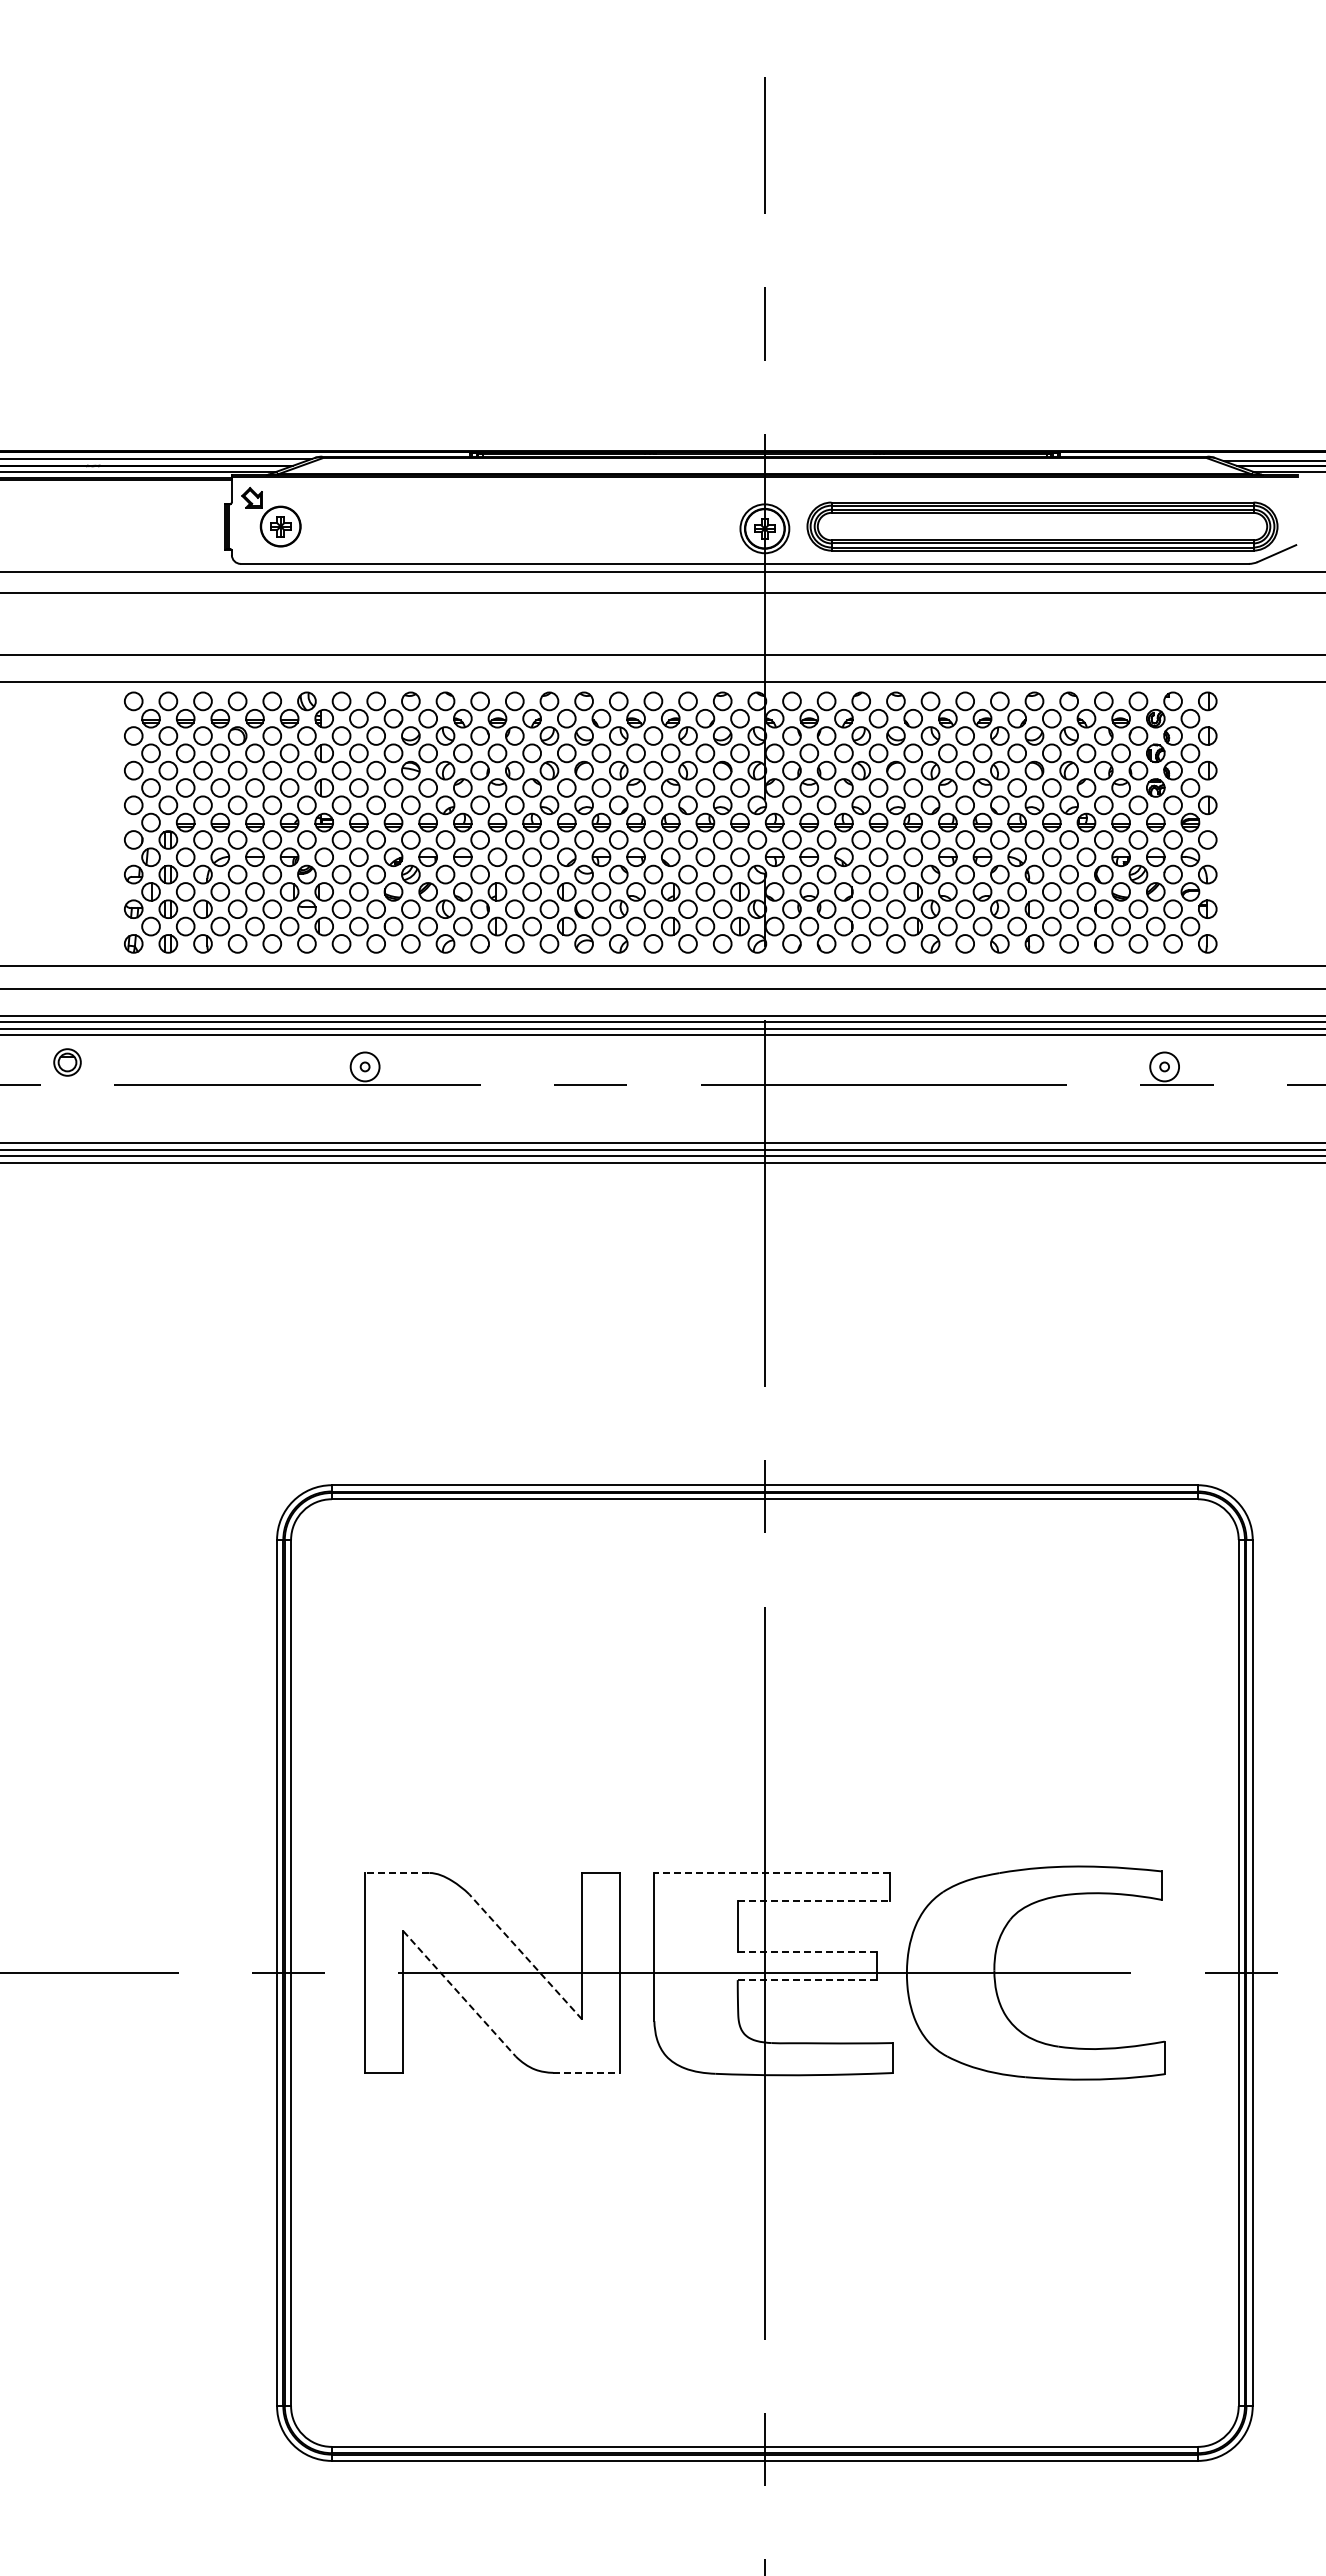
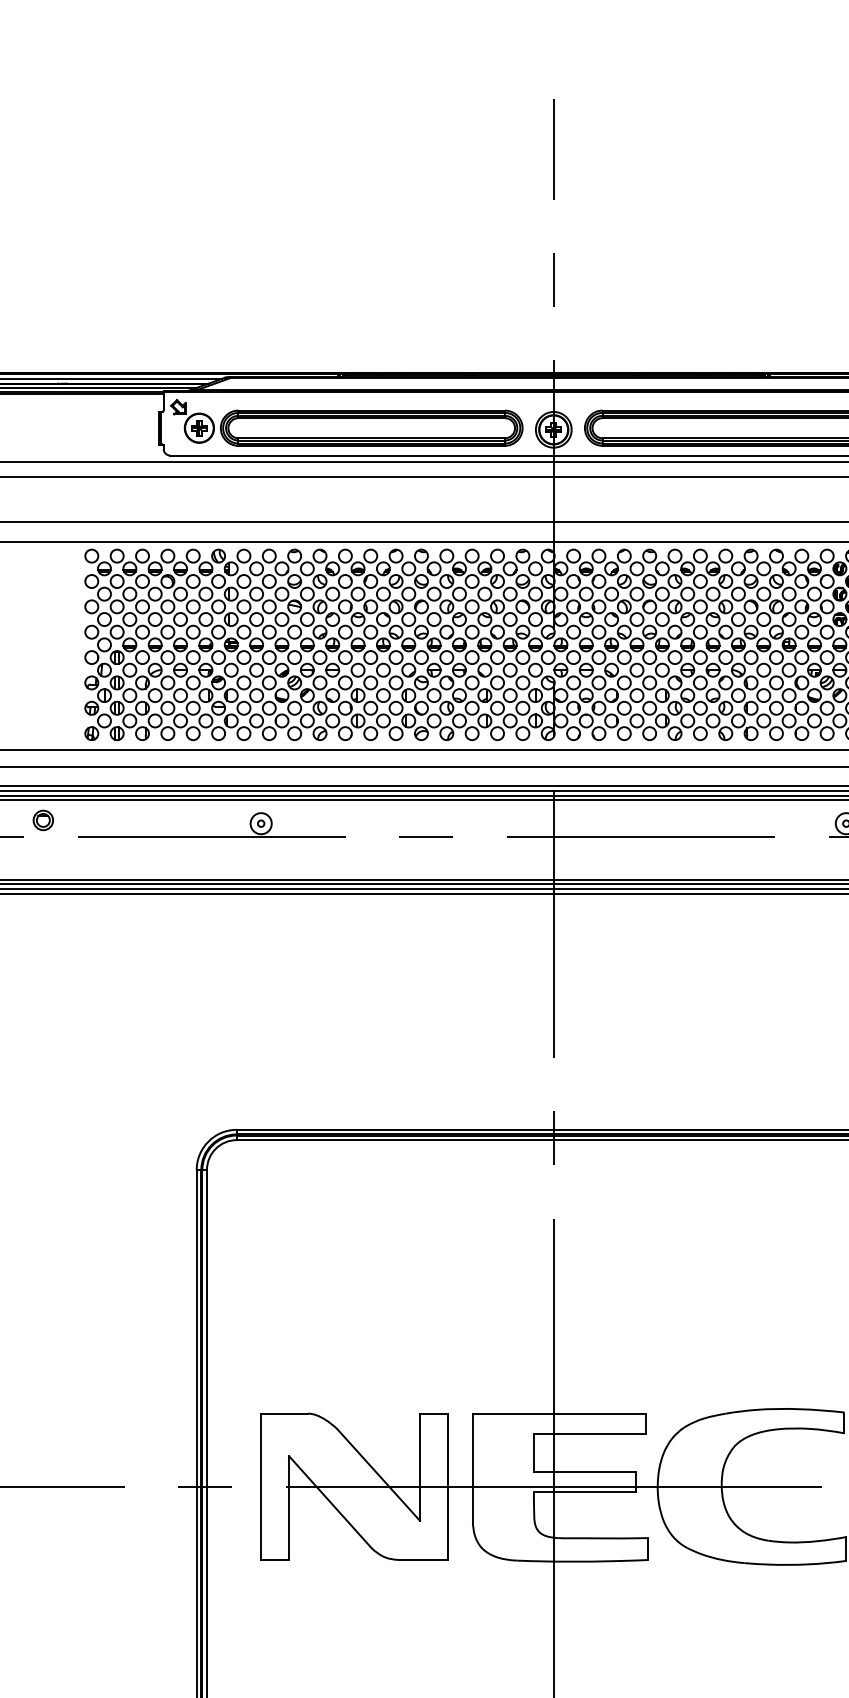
part: (516, 526) -> (371, 428), added
line: (396, 1872) -> (284, 1413), dashed -> solid
line: (772, 1872) -> (559, 1413), dashed -> solid
line: (814, 1901) -> (590, 1434), dashed -> solid
line: (807, 1952) -> (584, 1471), dashed -> solid
line: (525, 1956) -> (378, 1474), dashed -> solid
line: (807, 1980) -> (584, 1492), dashed -> solid
line: (459, 1994) -> (330, 1502), dashed -> solid
line: (586, 2072) -> (423, 1559), dashed -> solid

